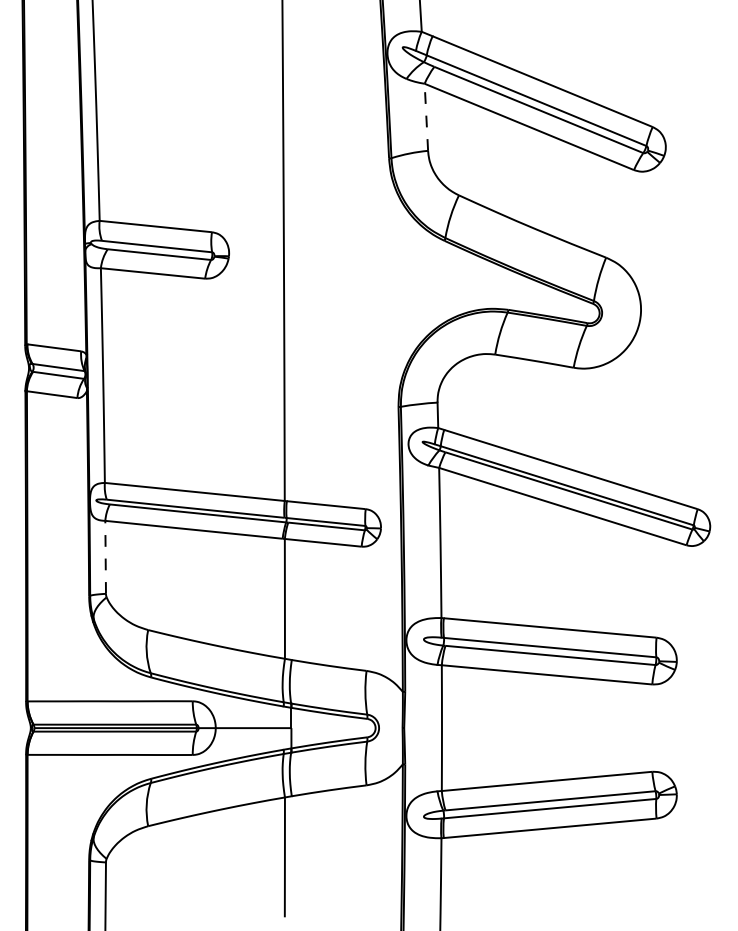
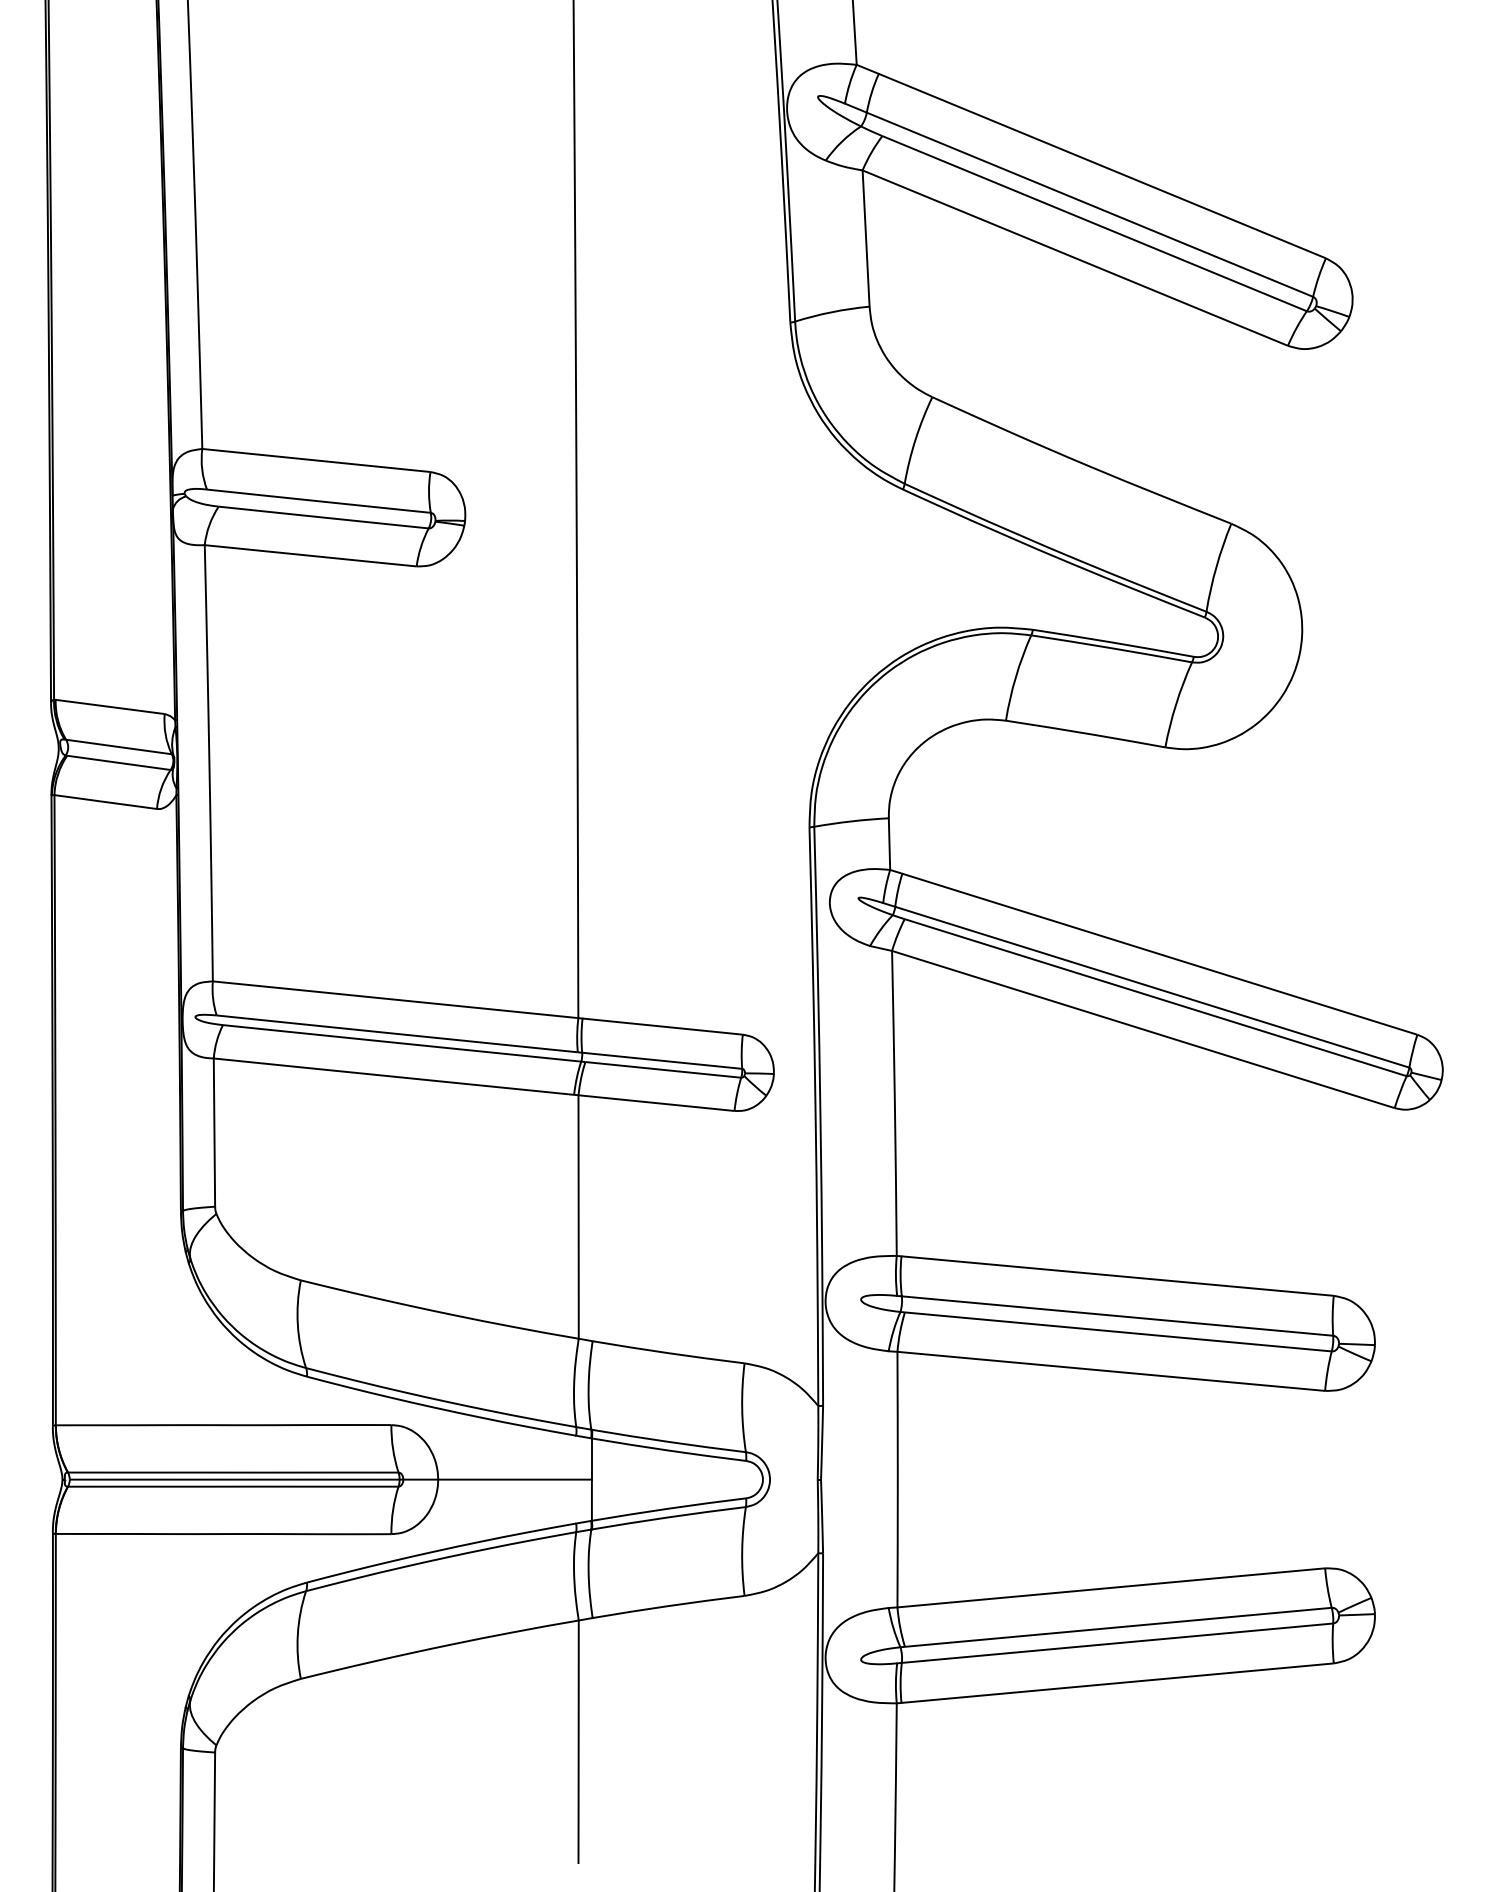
line: (426, 117) -> (866, 238), dashed -> solid
line: (105, 556) -> (214, 1130), dashed -> solid

